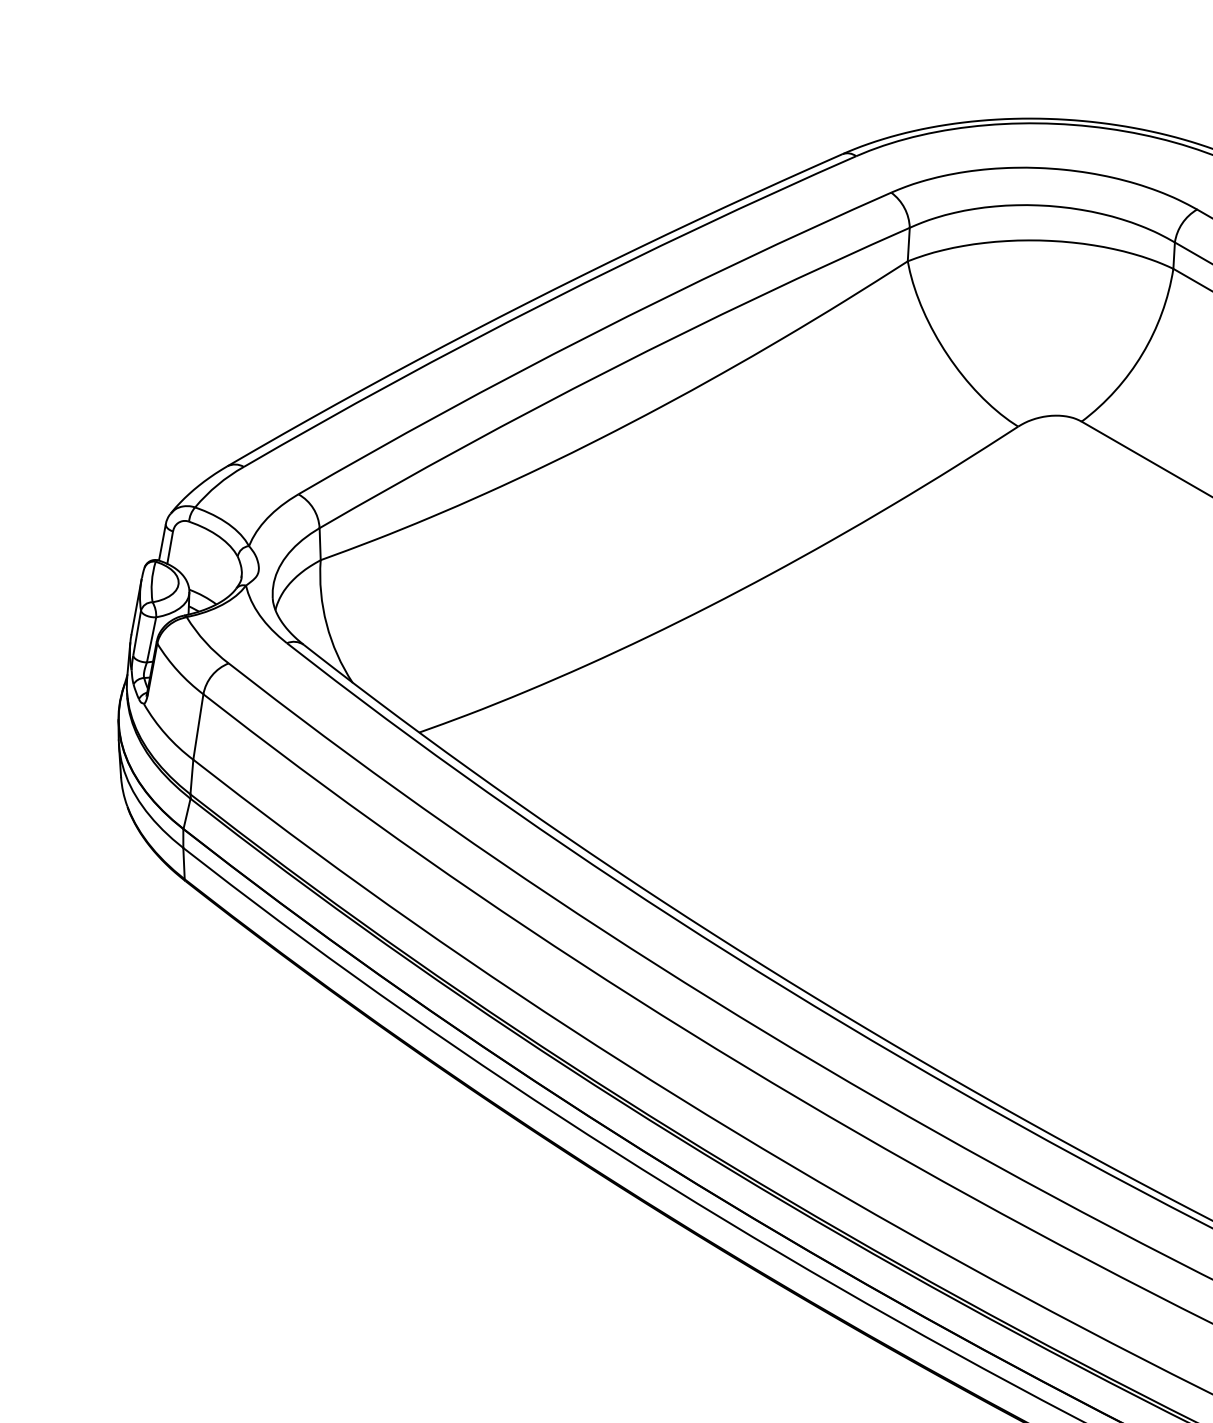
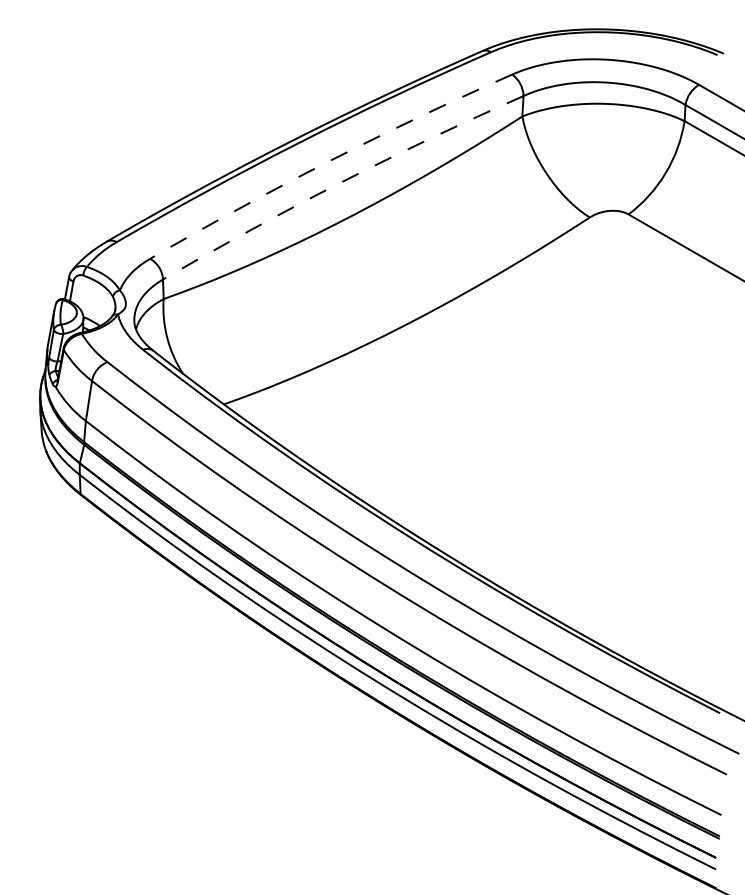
arc: (590, 334) -> (328, 161), solid -> dashed
arc: (610, 369) -> (340, 182), solid -> dashed

